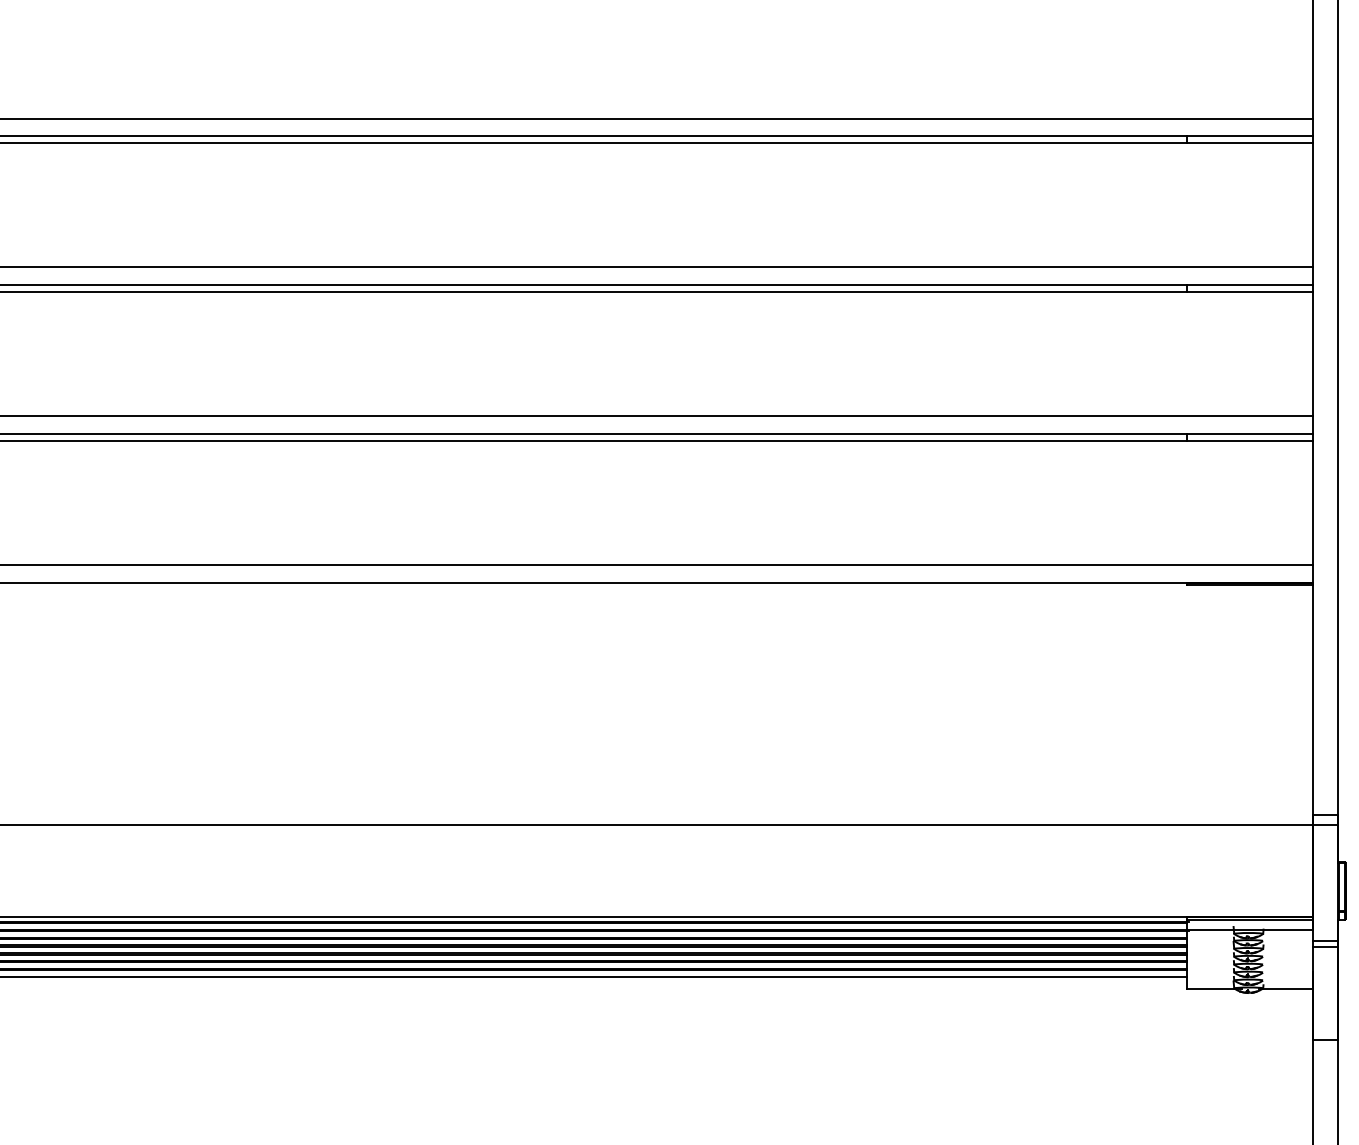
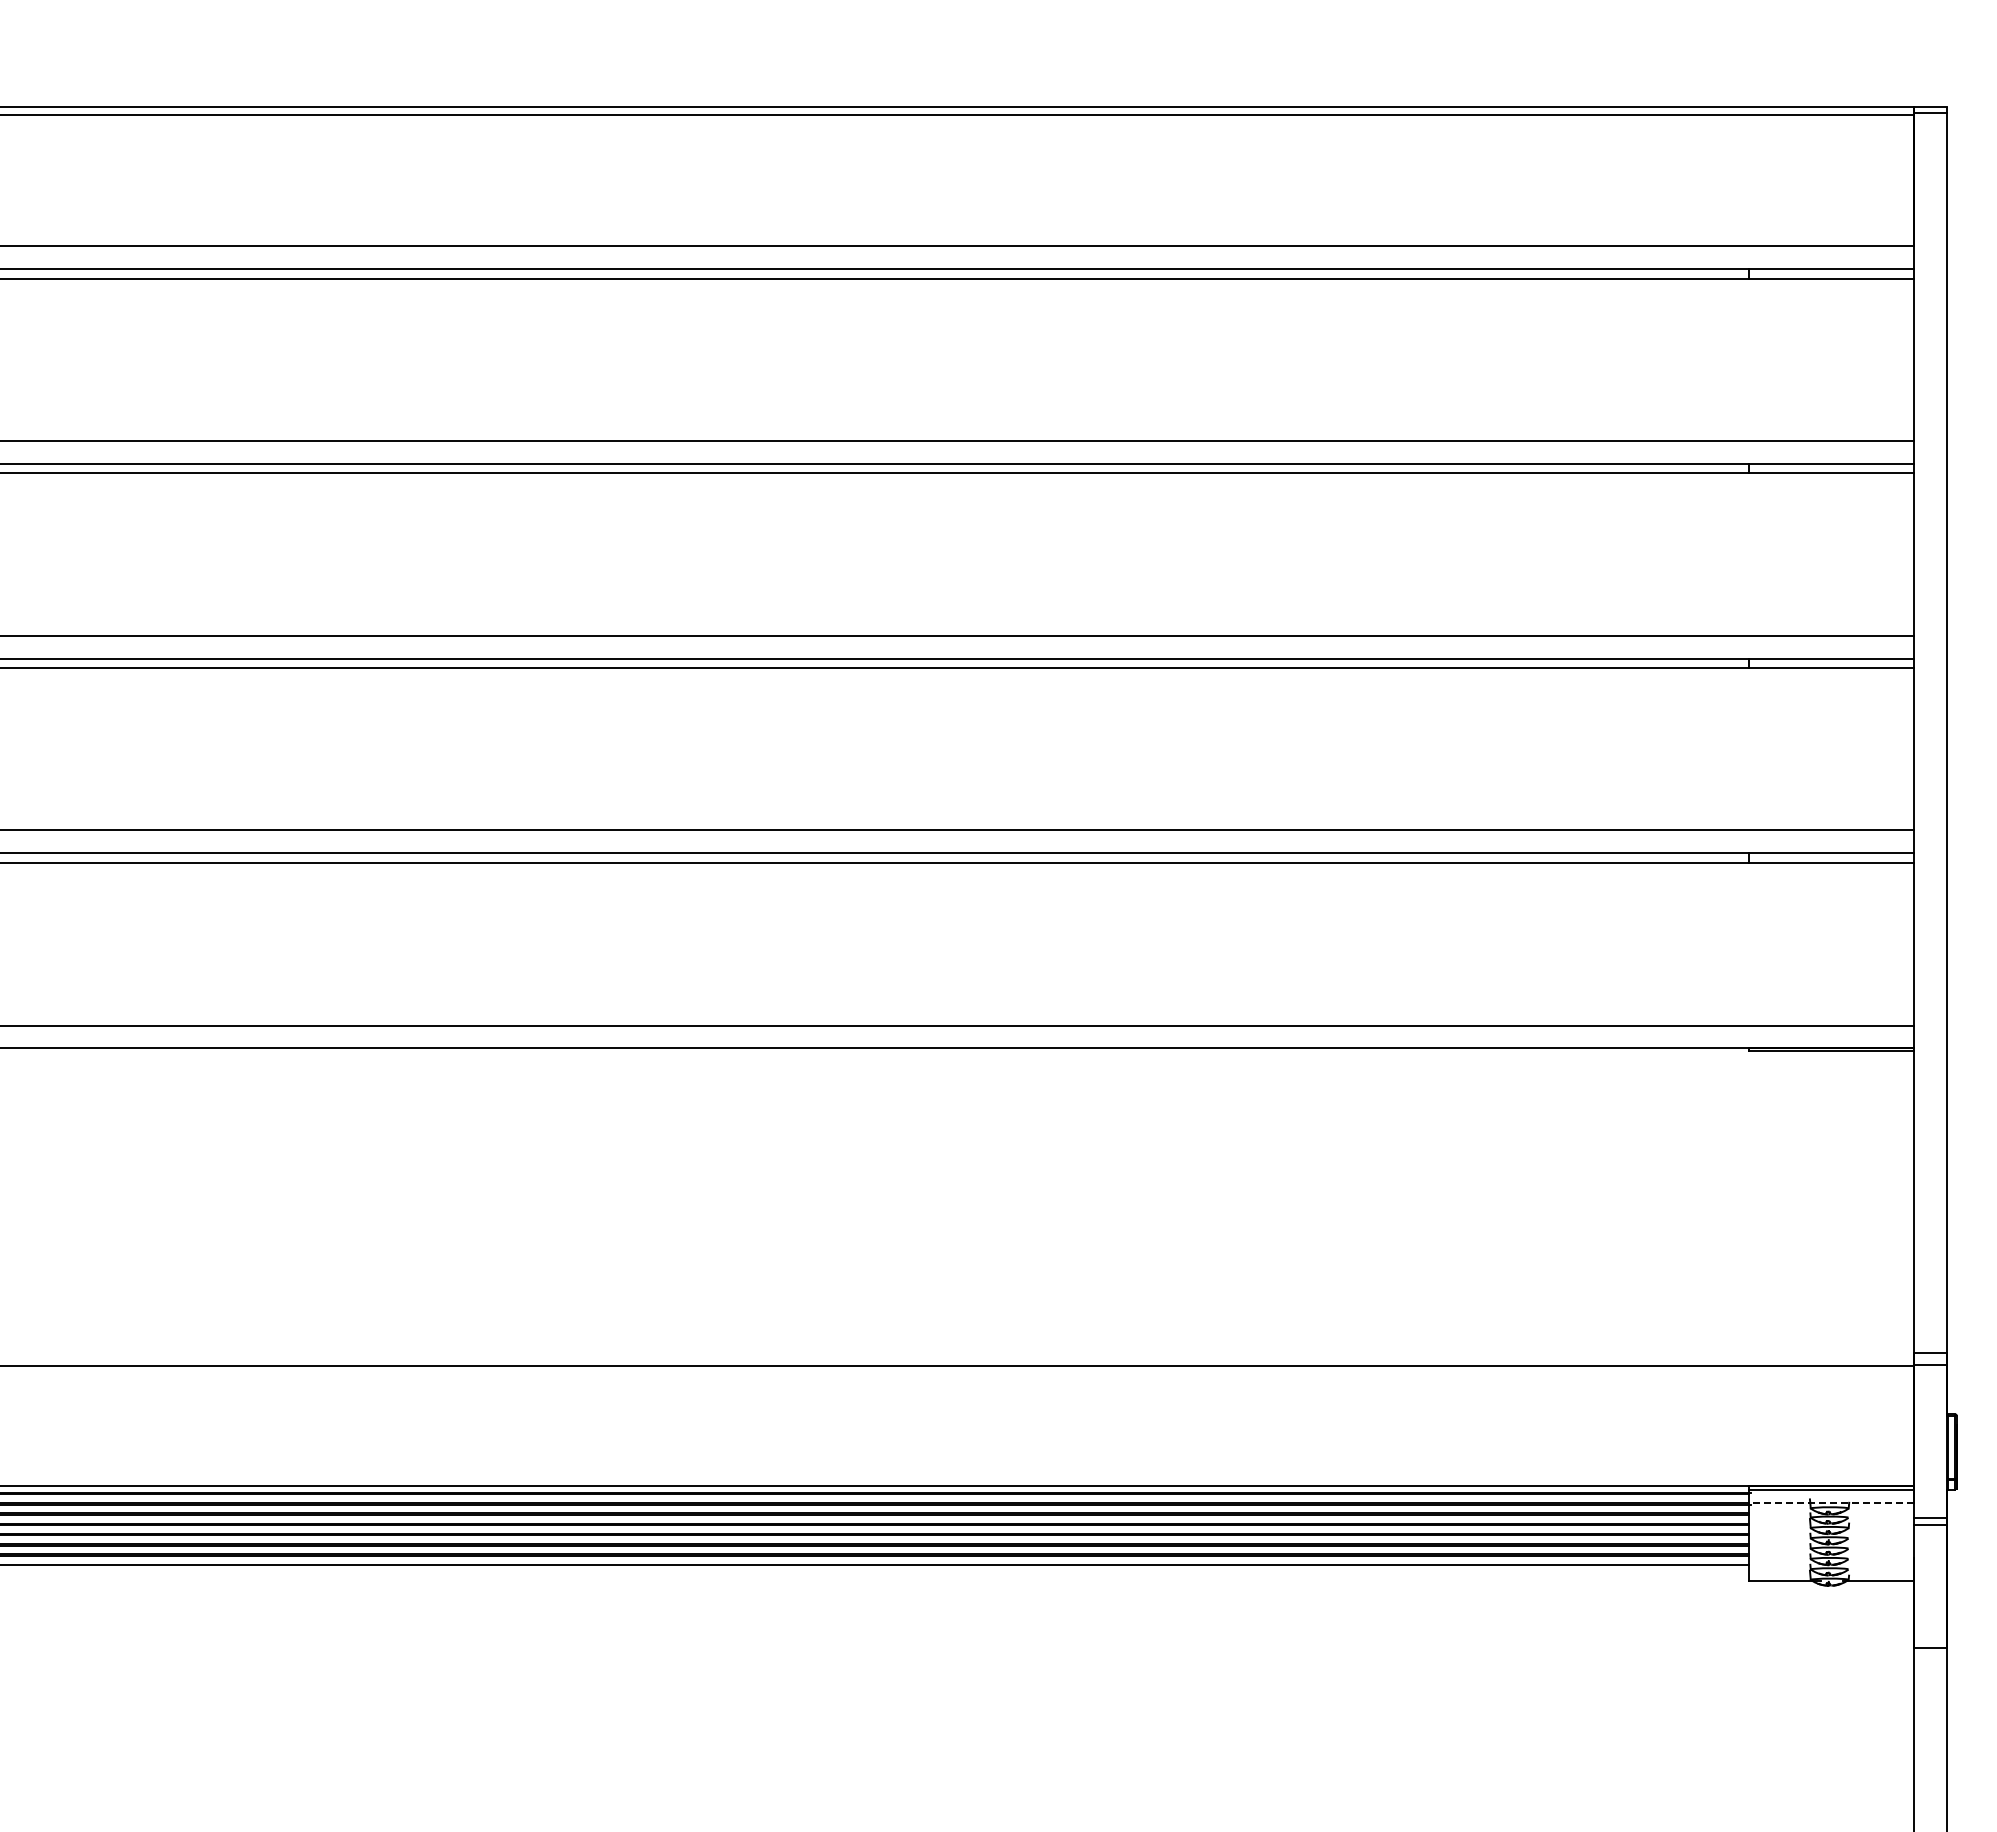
line: (1250, 929) -> (1831, 1502), solid -> dashed

